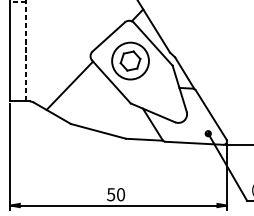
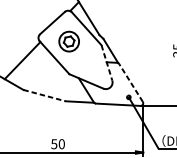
part: (130, 60) -> (69, 41), size x0.7
line: (179, 89) -> (106, 63), solid -> dashed
line: (210, 114) -> (130, 82), solid -> dashed
line: (98, 131) -> (44, 95), solid -> dashed

